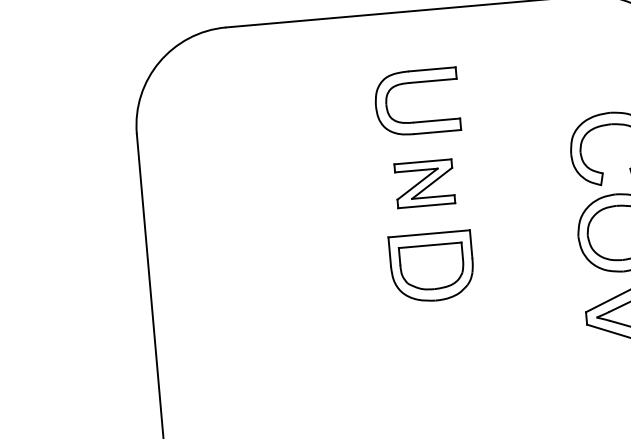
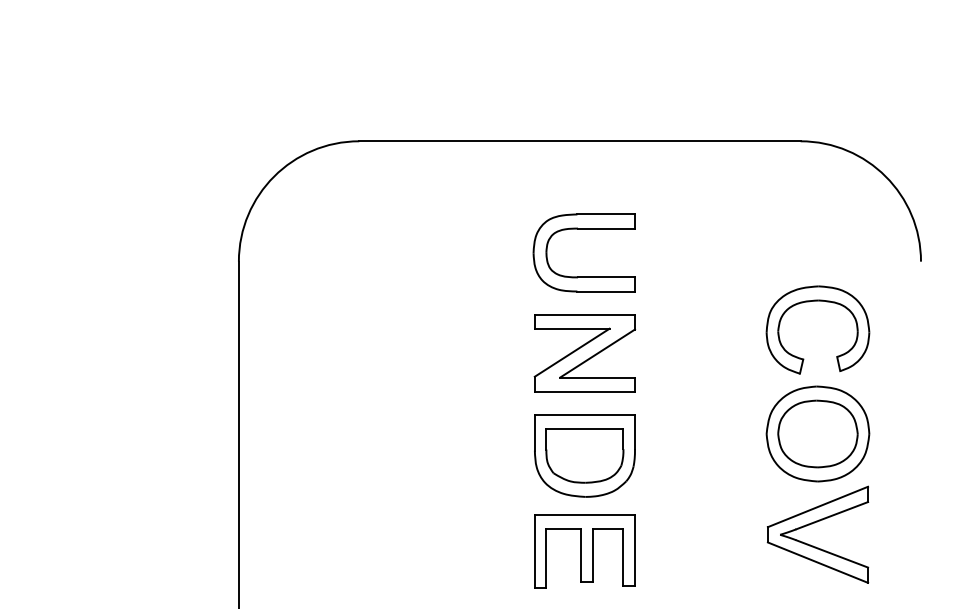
part: (424, 184) -> (584, 353), size x1.43
part: (438, 345) -> (584, 551), added

